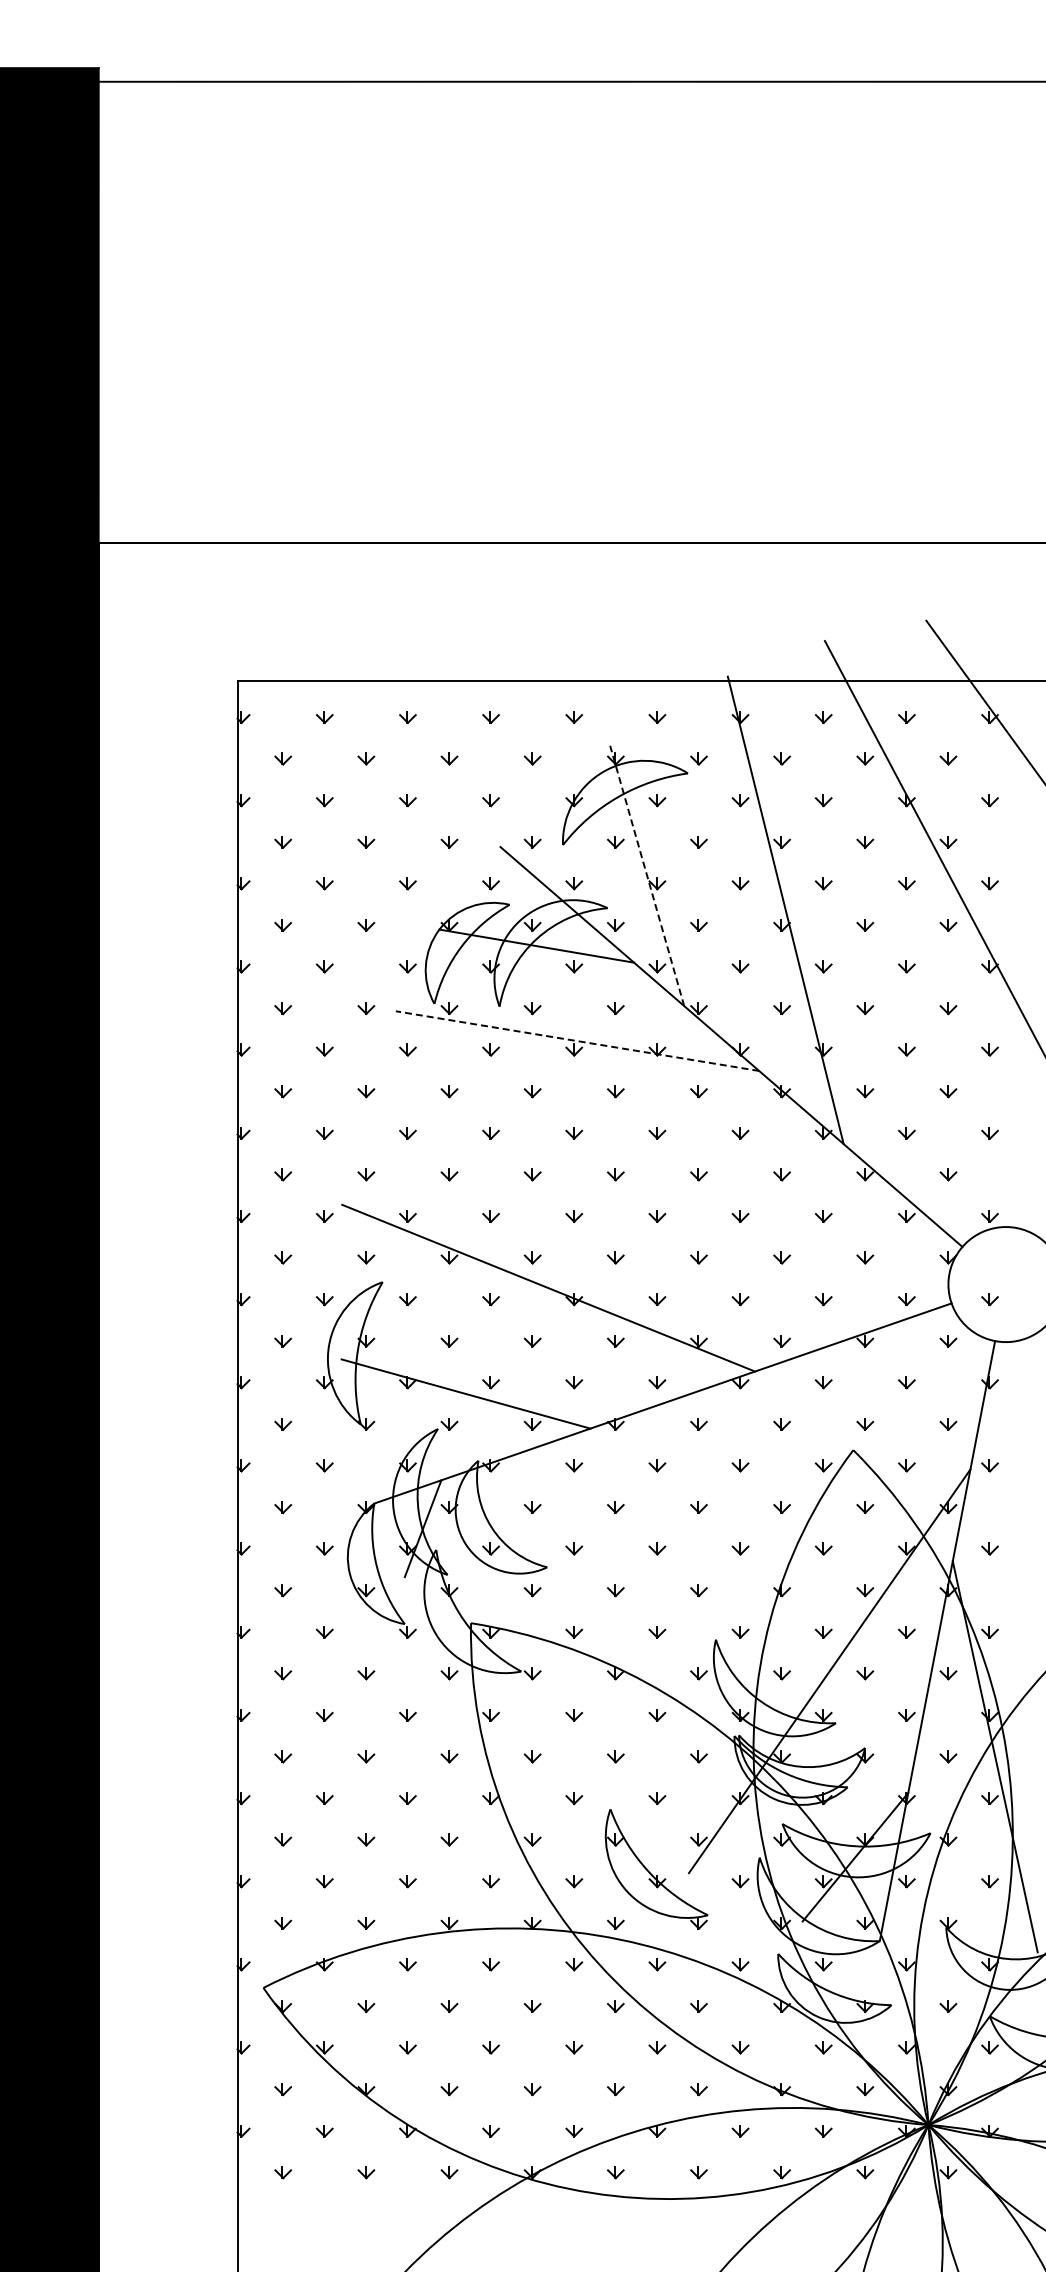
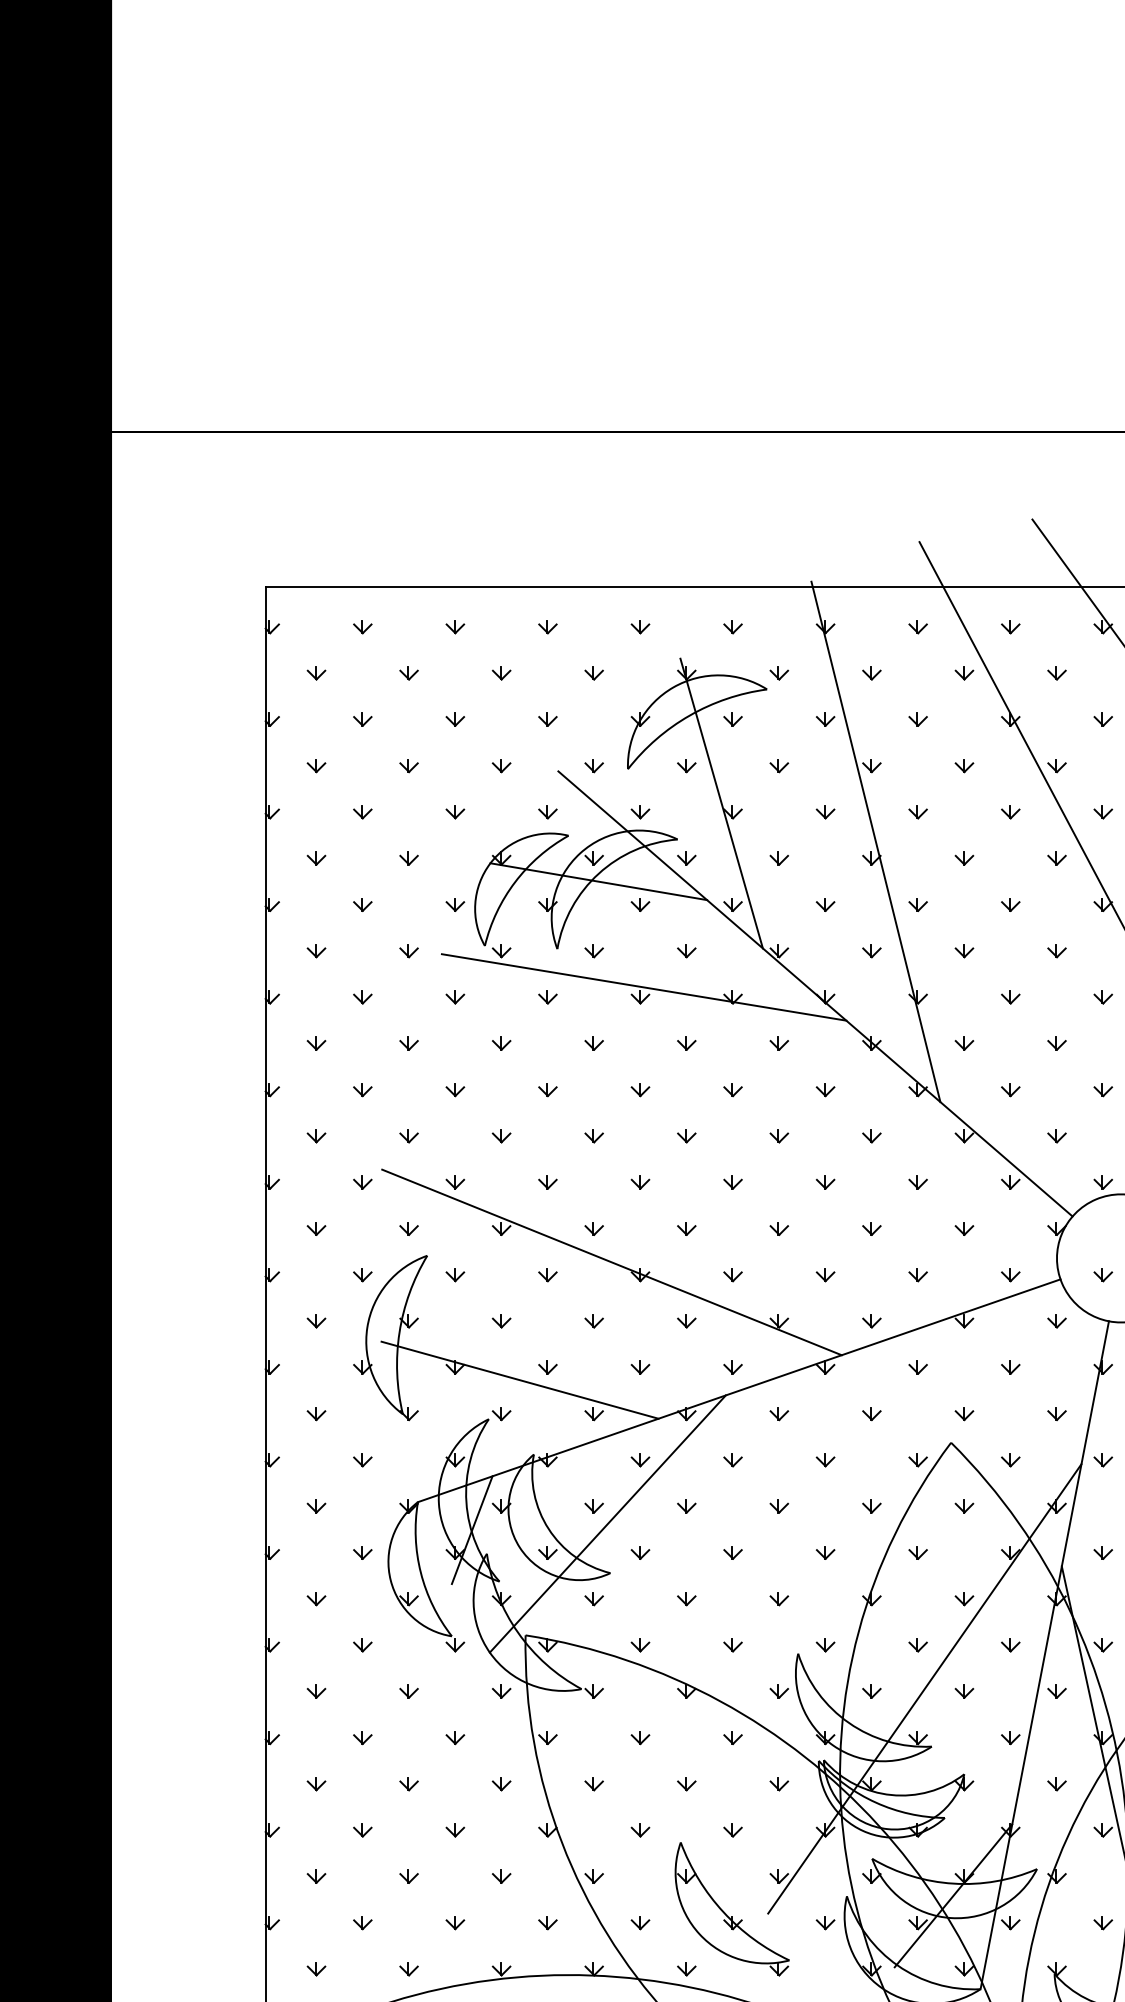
line: (647, 875) -> (722, 803), dashed -> solid
line: (577, 1041) -> (644, 987), dashed -> solid
line: (544, 1522) -> (607, 1523), added

